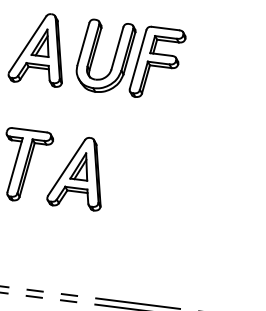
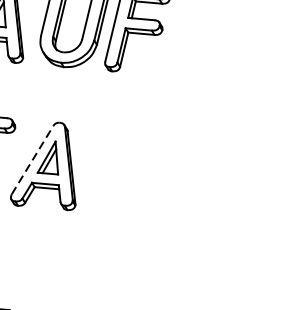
line: (66, 167) -> (32, 159), solid -> dashed

